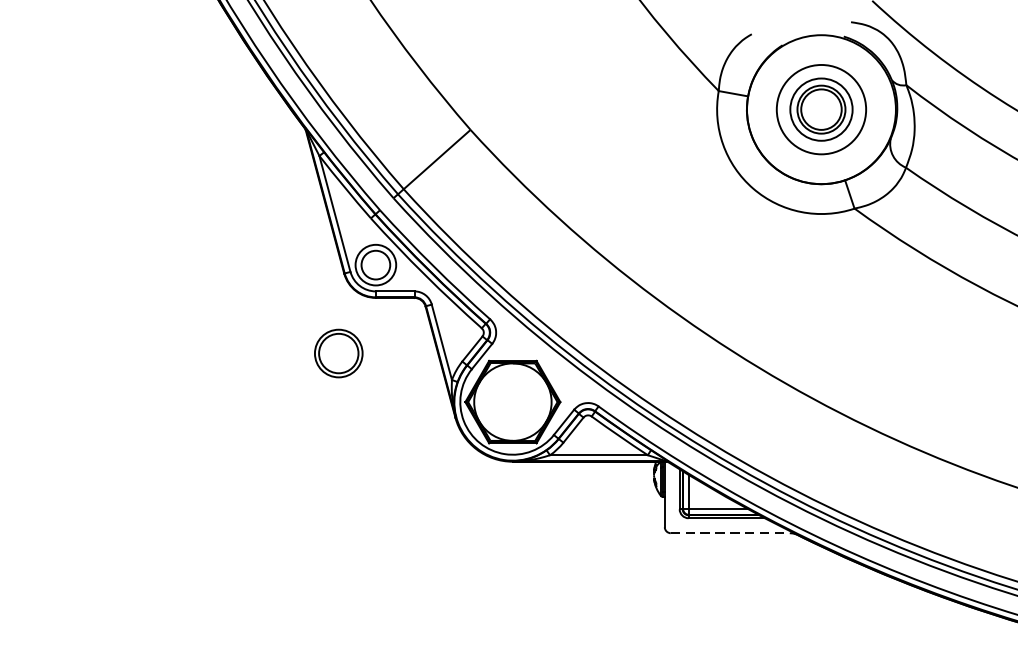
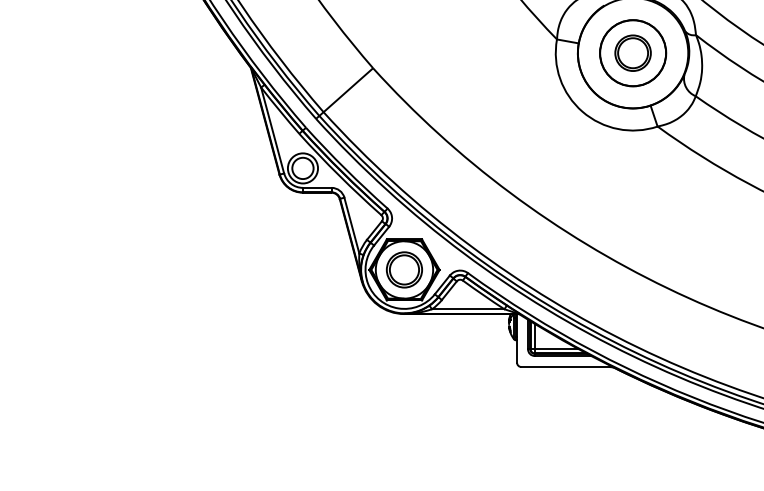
circle: (822, 110) -> (633, 53), size x1.43
part: (338, 352) -> (404, 269), moved
line: (731, 533) -> (566, 367), dashed -> solid

